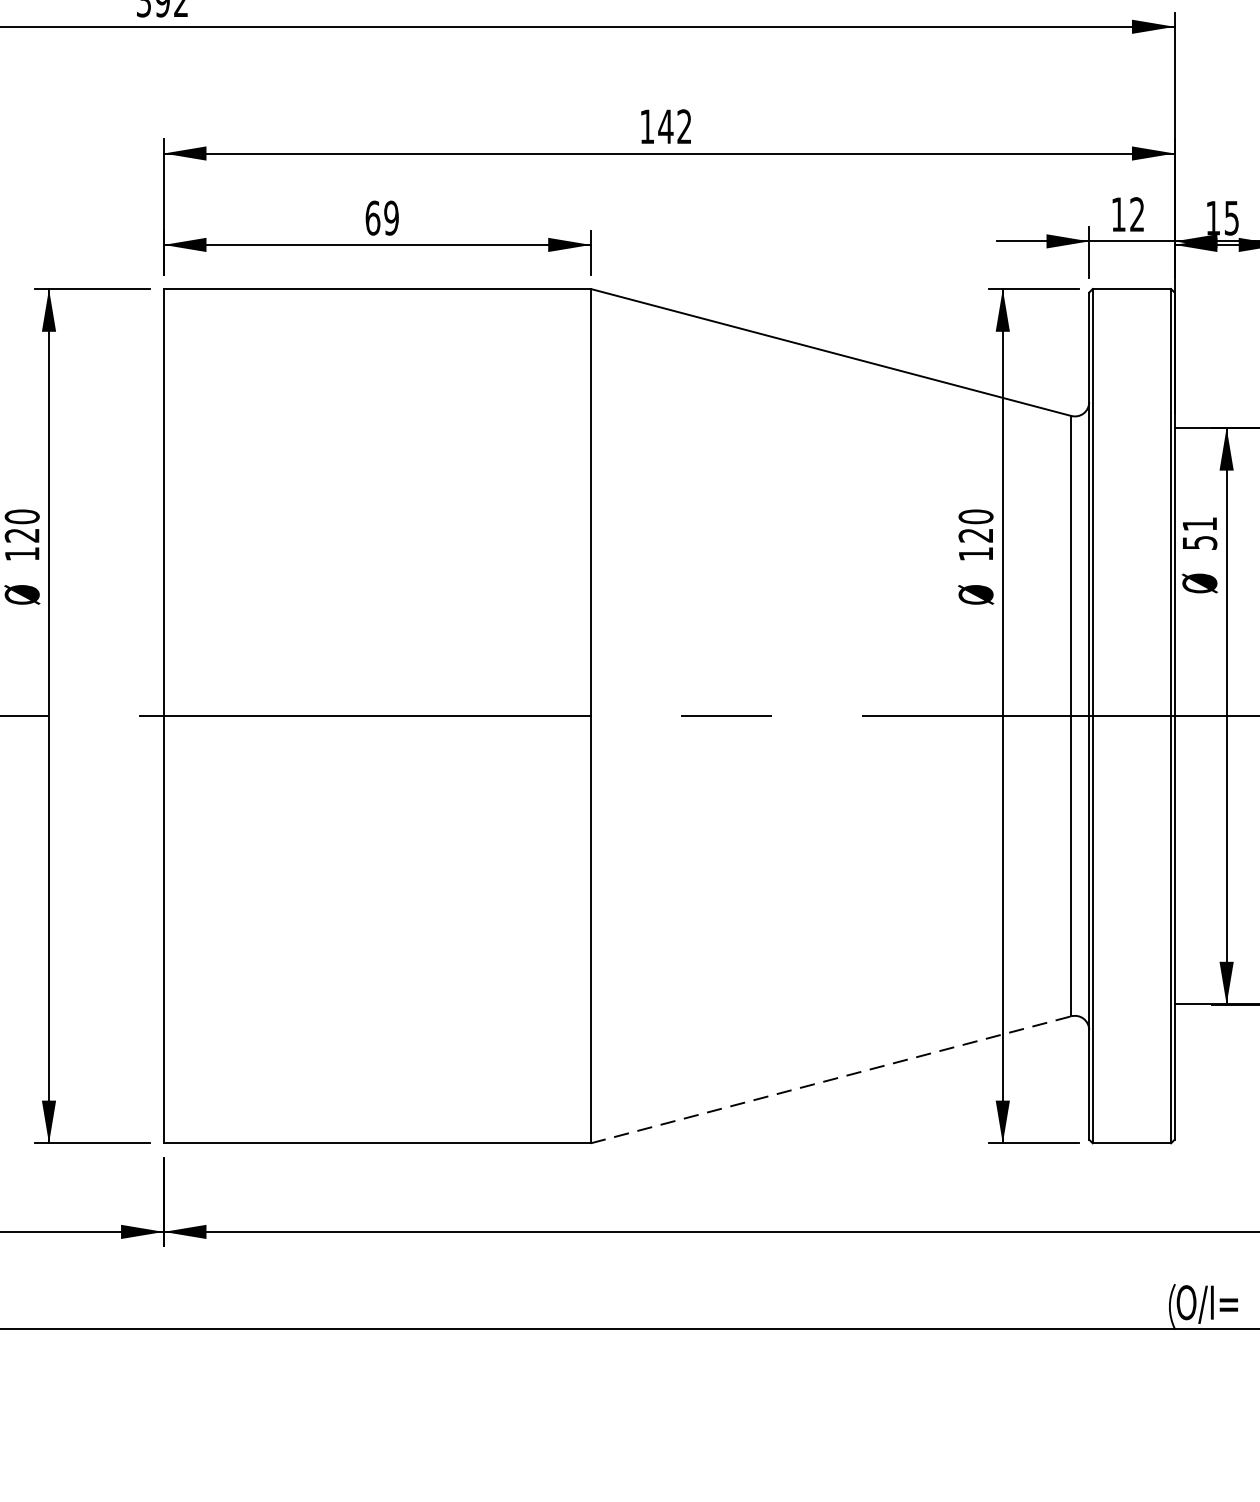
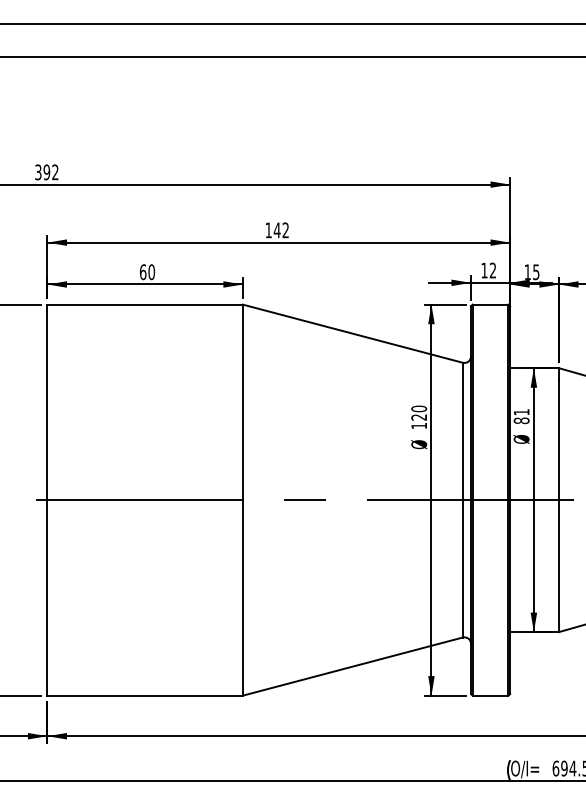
text: (391, 218) -> (151, 272), 69 -> 60
text: (1199, 542) -> (521, 420), 51 -> 81
line: (830, 1079) -> (352, 666), dashed -> solid

